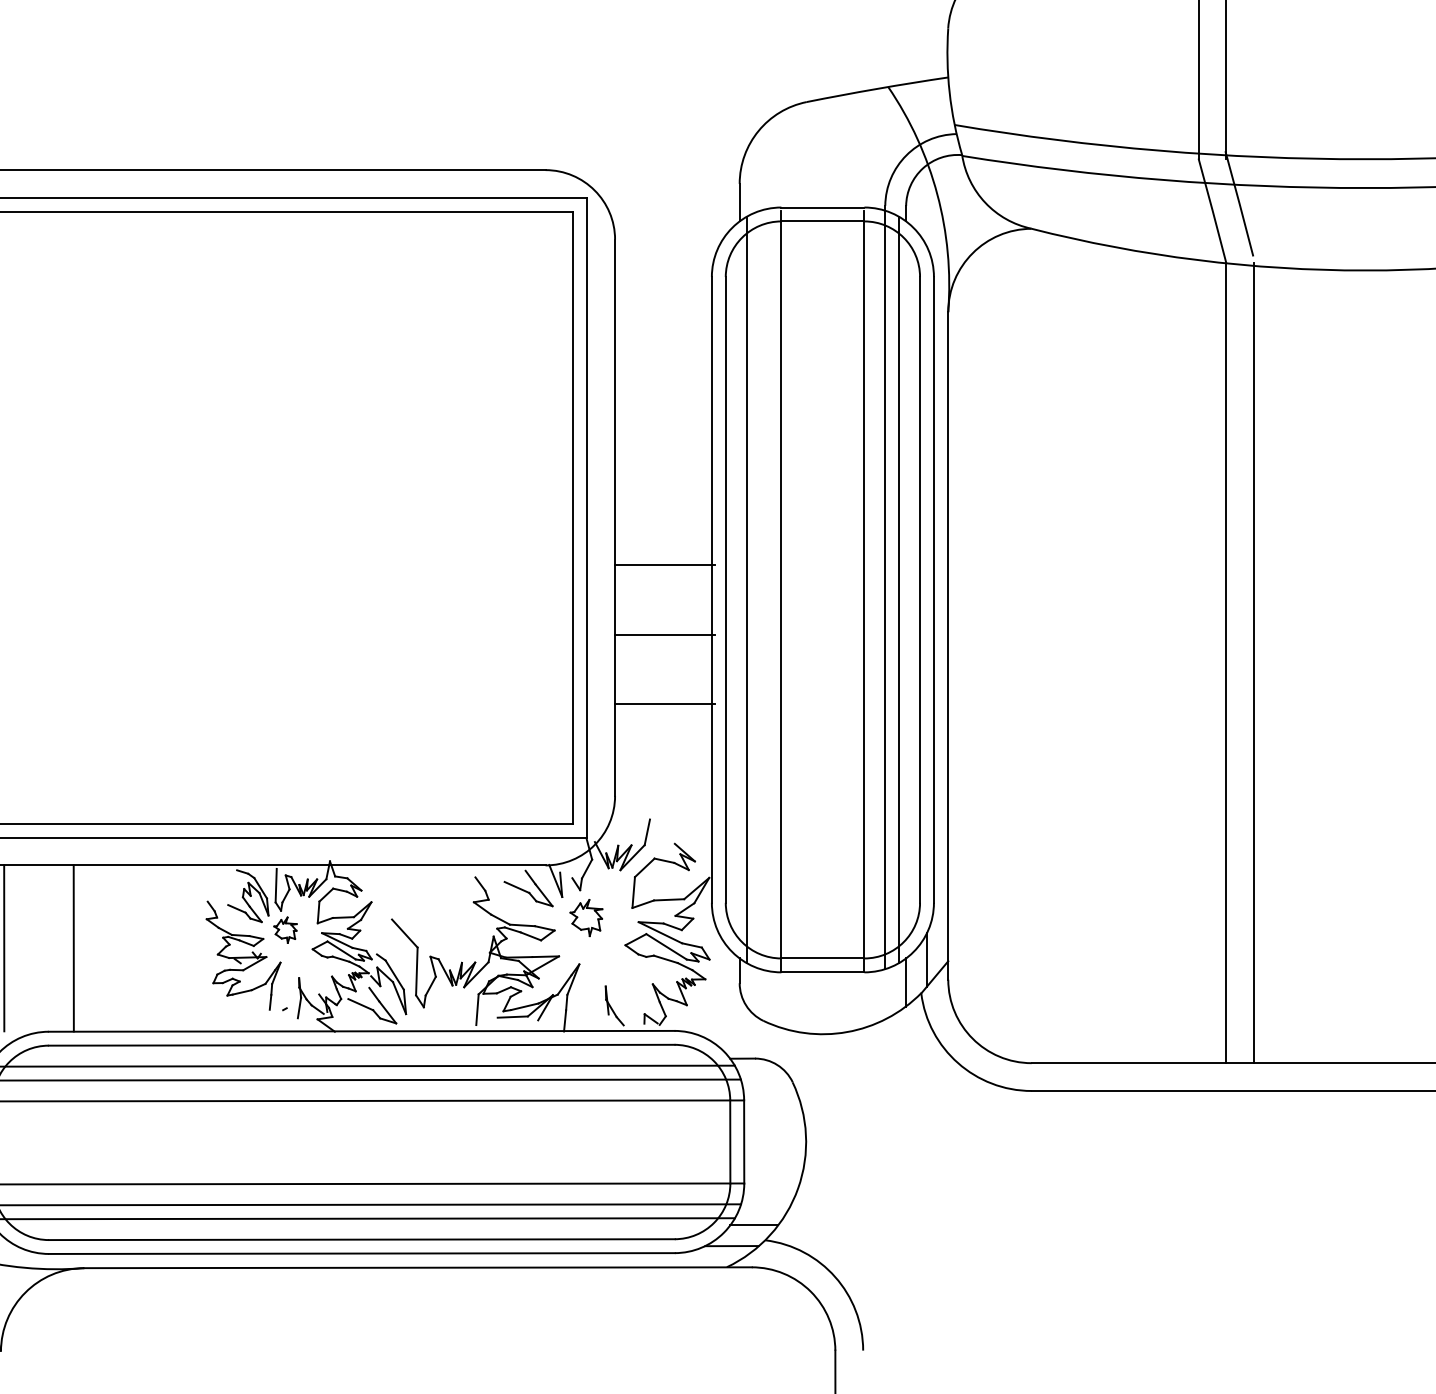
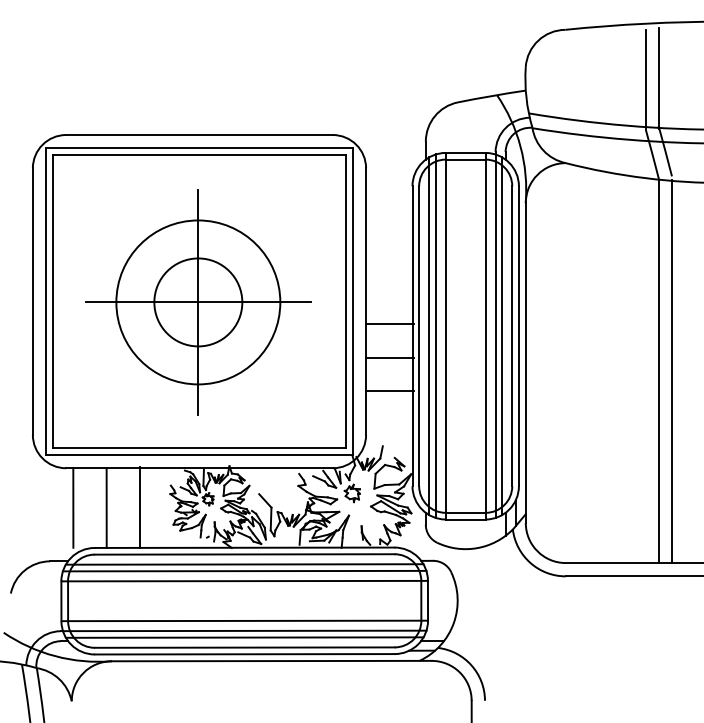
part: (265, 519) -> (198, 302), added
line: (759, 588) -> (435, 335), added
line: (142, 947) -> (139, 507), added

